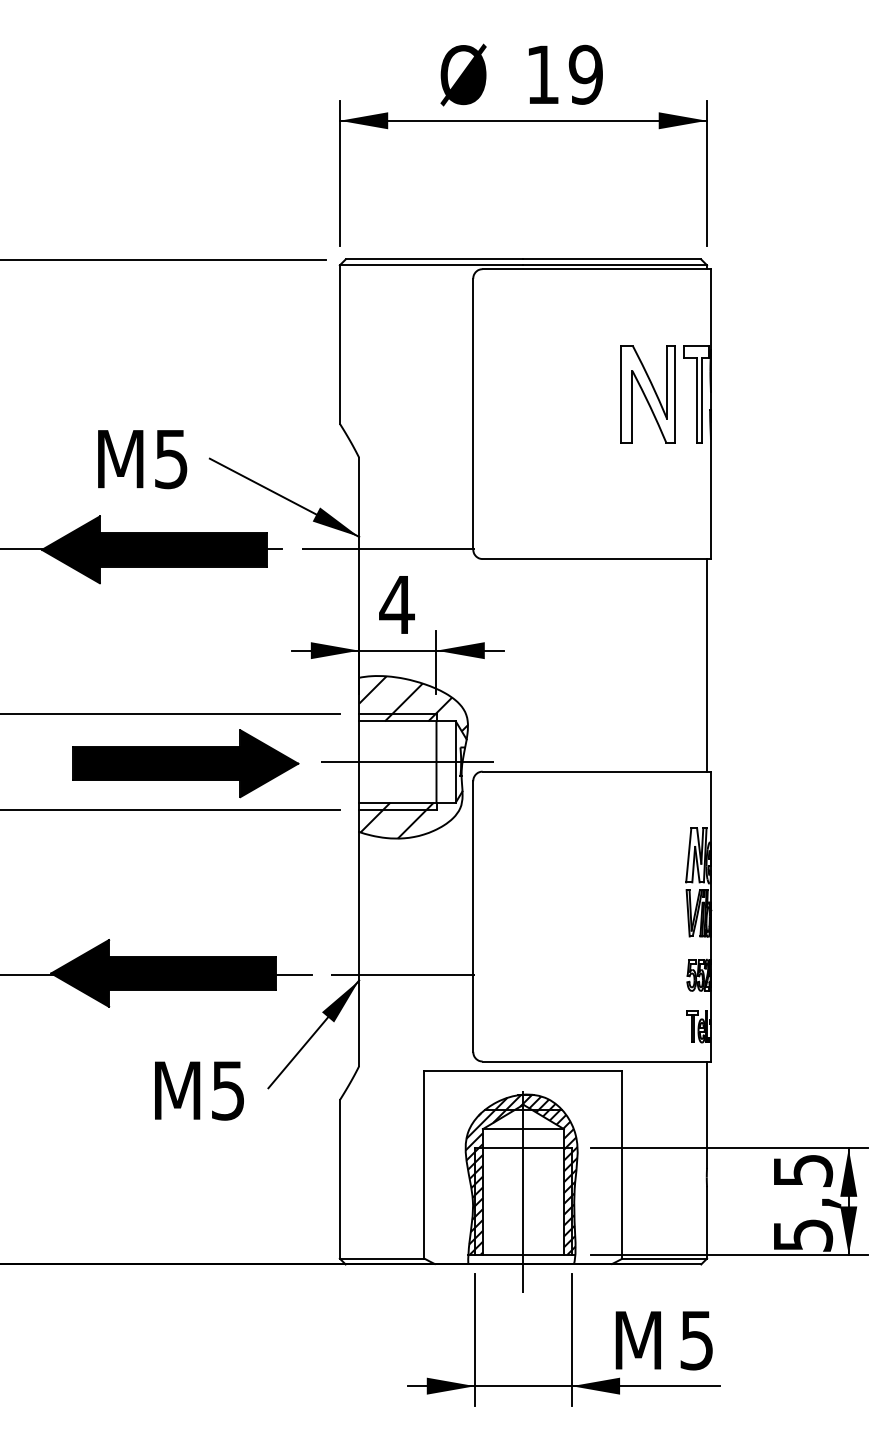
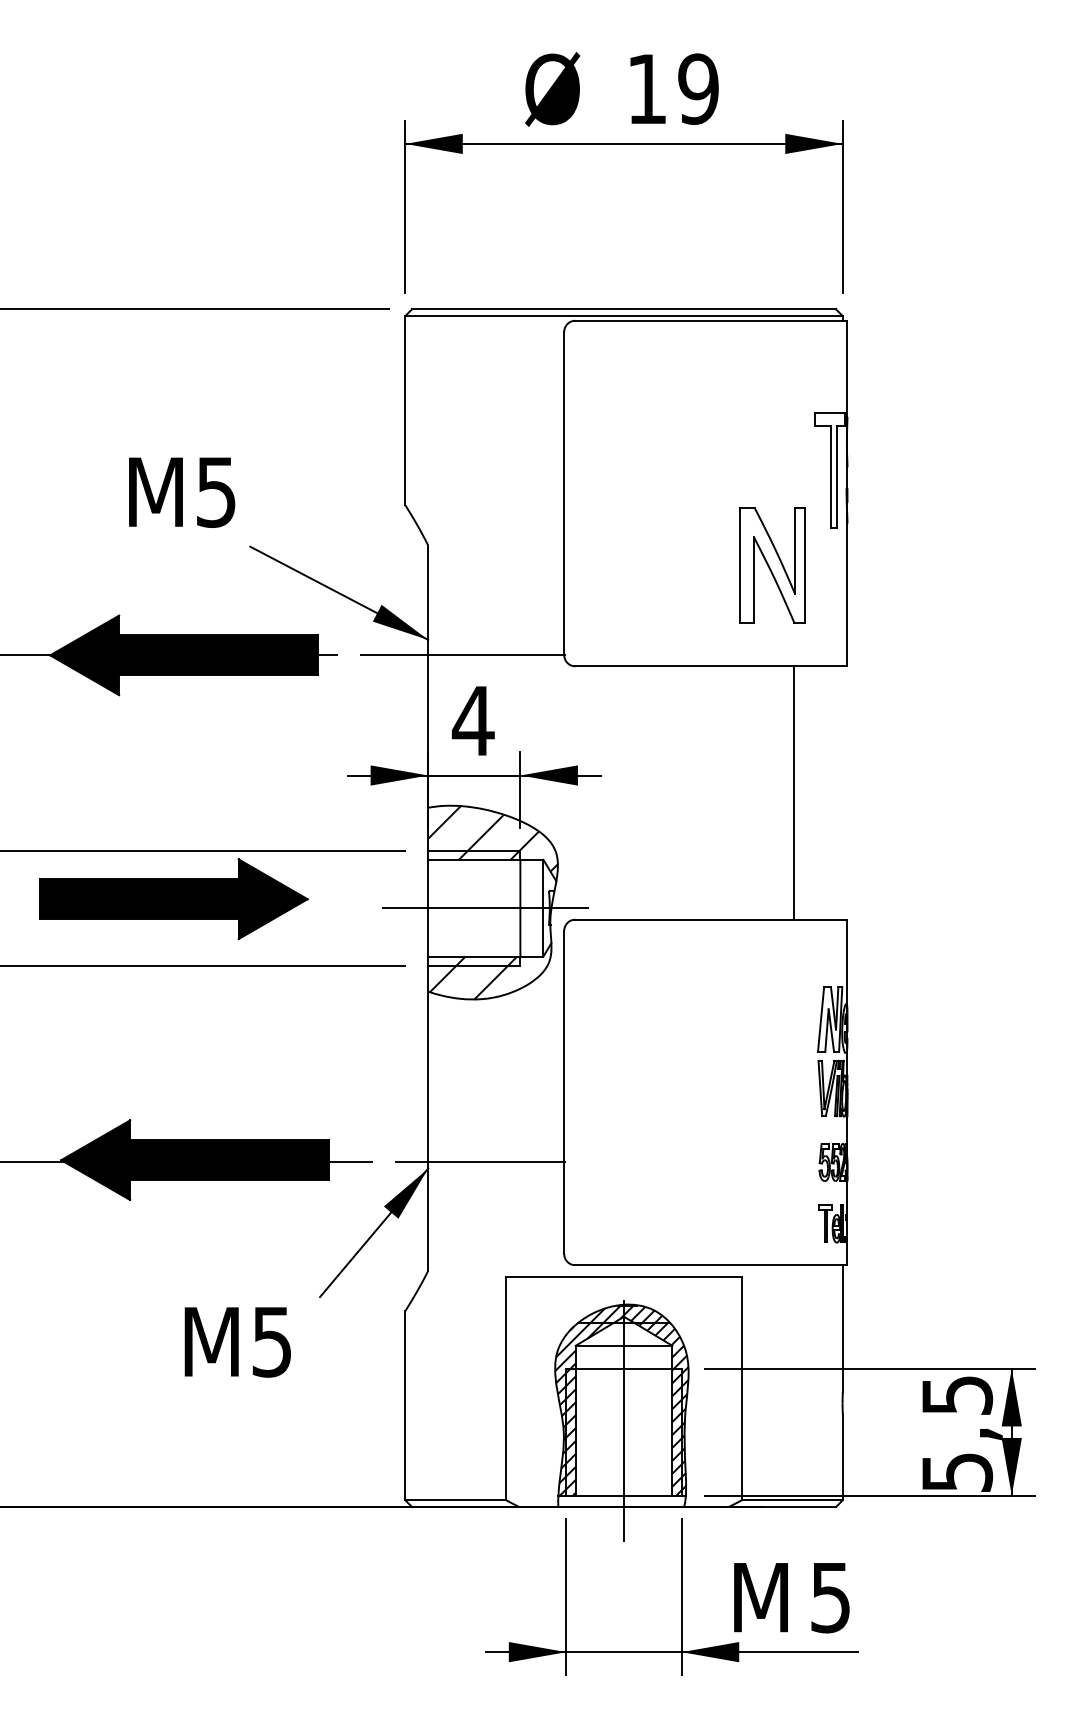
part: (648, 394) -> (772, 565), moved
text: (142, 459) -> (182, 492), moved
line: (706, 664) -> (793, 792), moved
part: (185, 763) -> (173, 899), moved
text: (199, 1091) -> (237, 1342), moved

